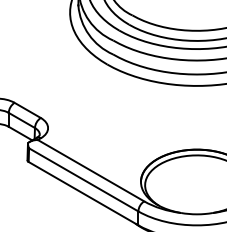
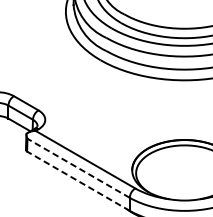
line: (83, 179) -> (78, 167), solid -> dashed
line: (83, 193) -> (78, 181), solid -> dashed

